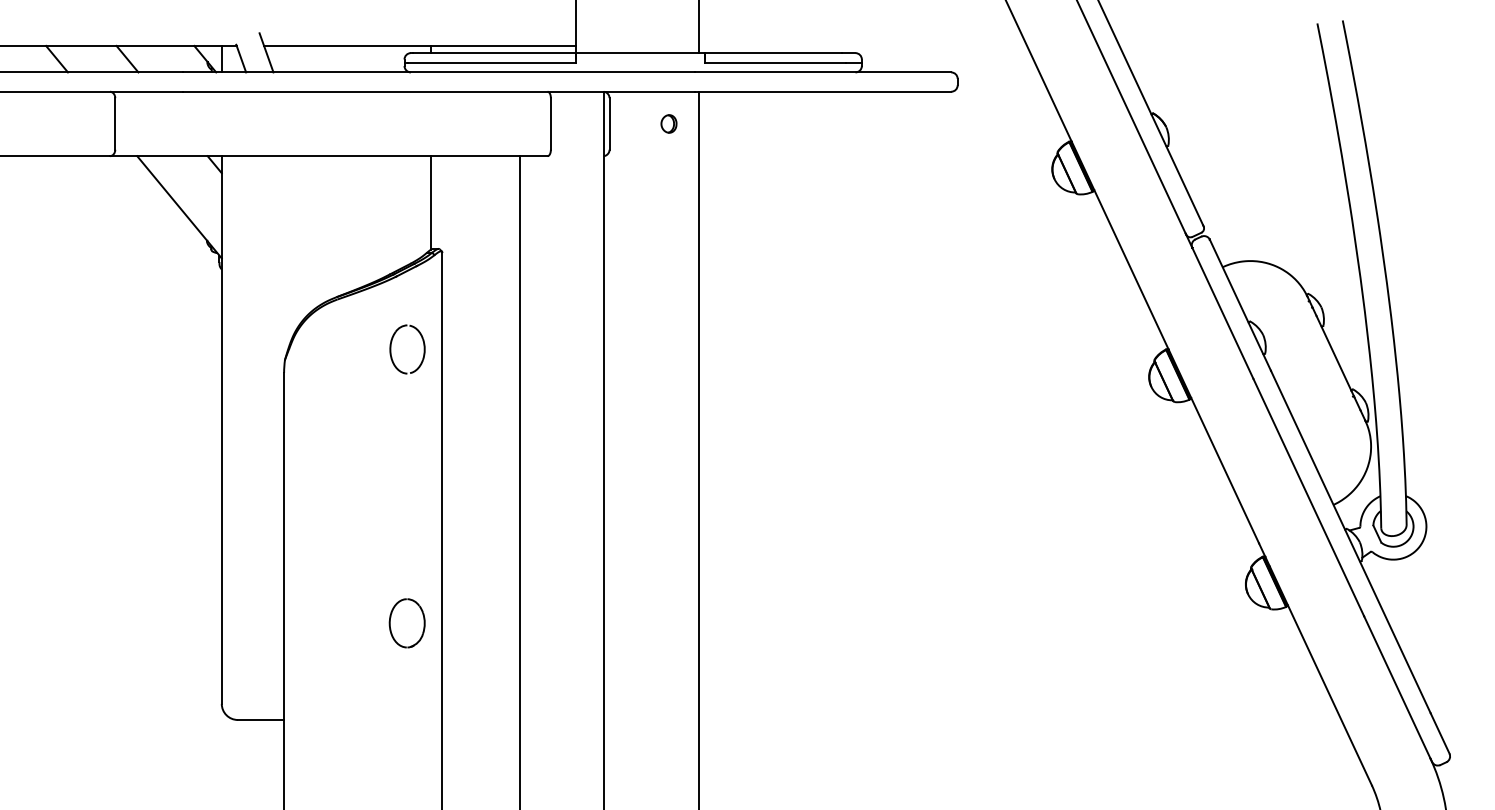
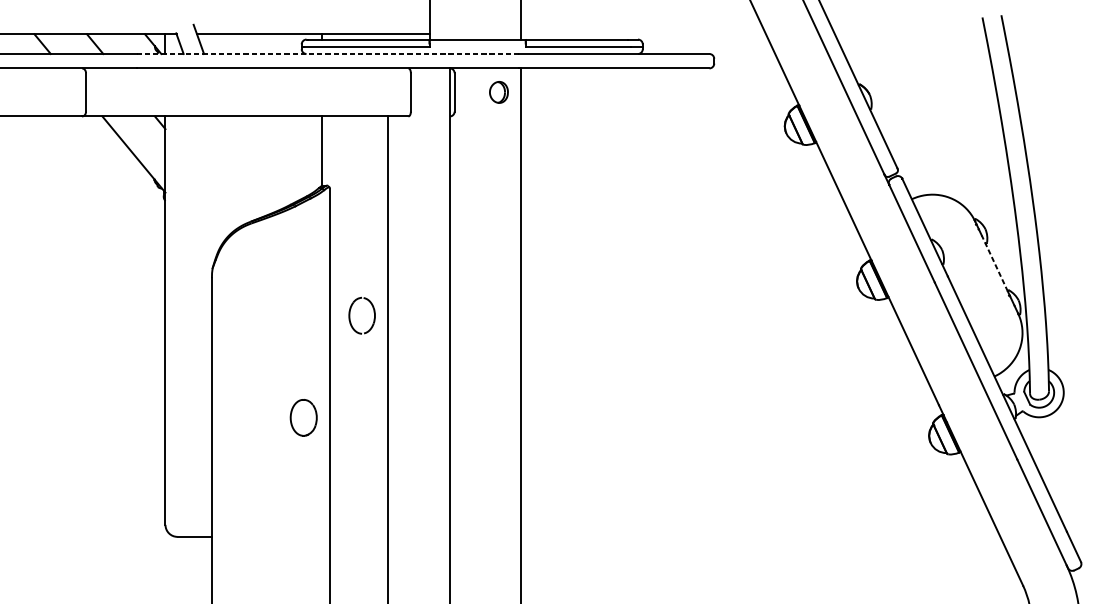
line: (439, 72) -> (327, 54), solid -> dashed
part: (668, 123) -> (498, 92), size x1.6
part: (391, 349) -> (350, 315), moved
line: (1333, 353) -> (994, 263), solid -> dashed
part: (406, 623) -> (303, 417), moved

